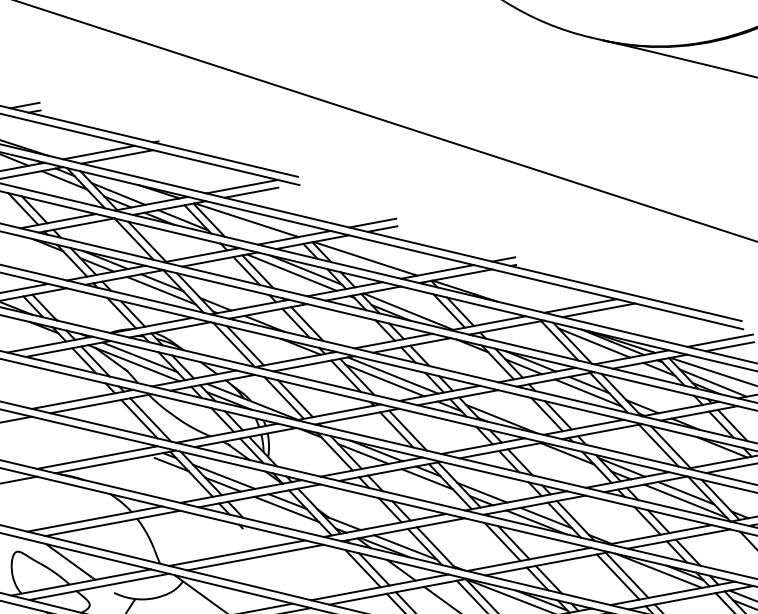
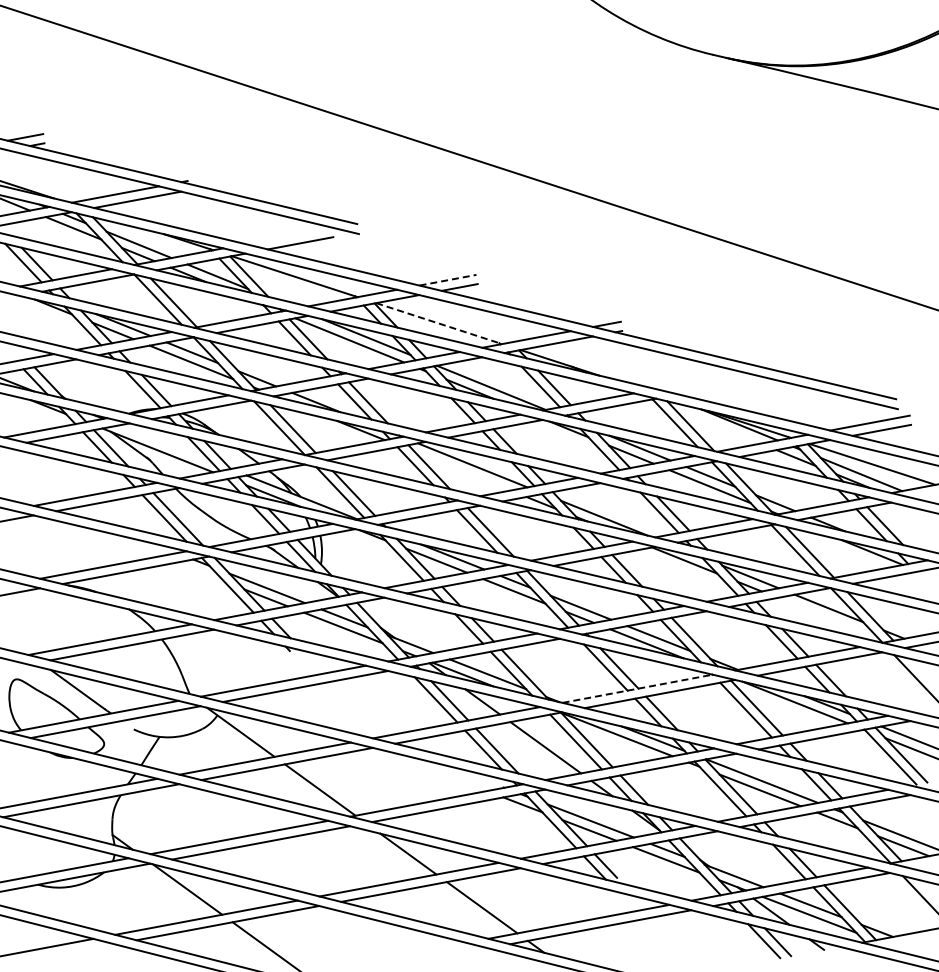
line: (241, 186) -> (288, 235), removed
line: (373, 223) -> (448, 280), solid -> dashed
line: (365, 258) -> (439, 323), solid -> dashed
line: (580, 305) -> (700, 380), removed
line: (598, 309) -> (722, 385), removed
line: (593, 342) -> (716, 425), removed
line: (139, 357) -> (164, 443), removed
line: (384, 380) -> (462, 471), removed
line: (171, 464) -> (203, 573), removed
line: (685, 500) -> (827, 617), removed
line: (529, 559) -> (638, 688), solid -> dashed

